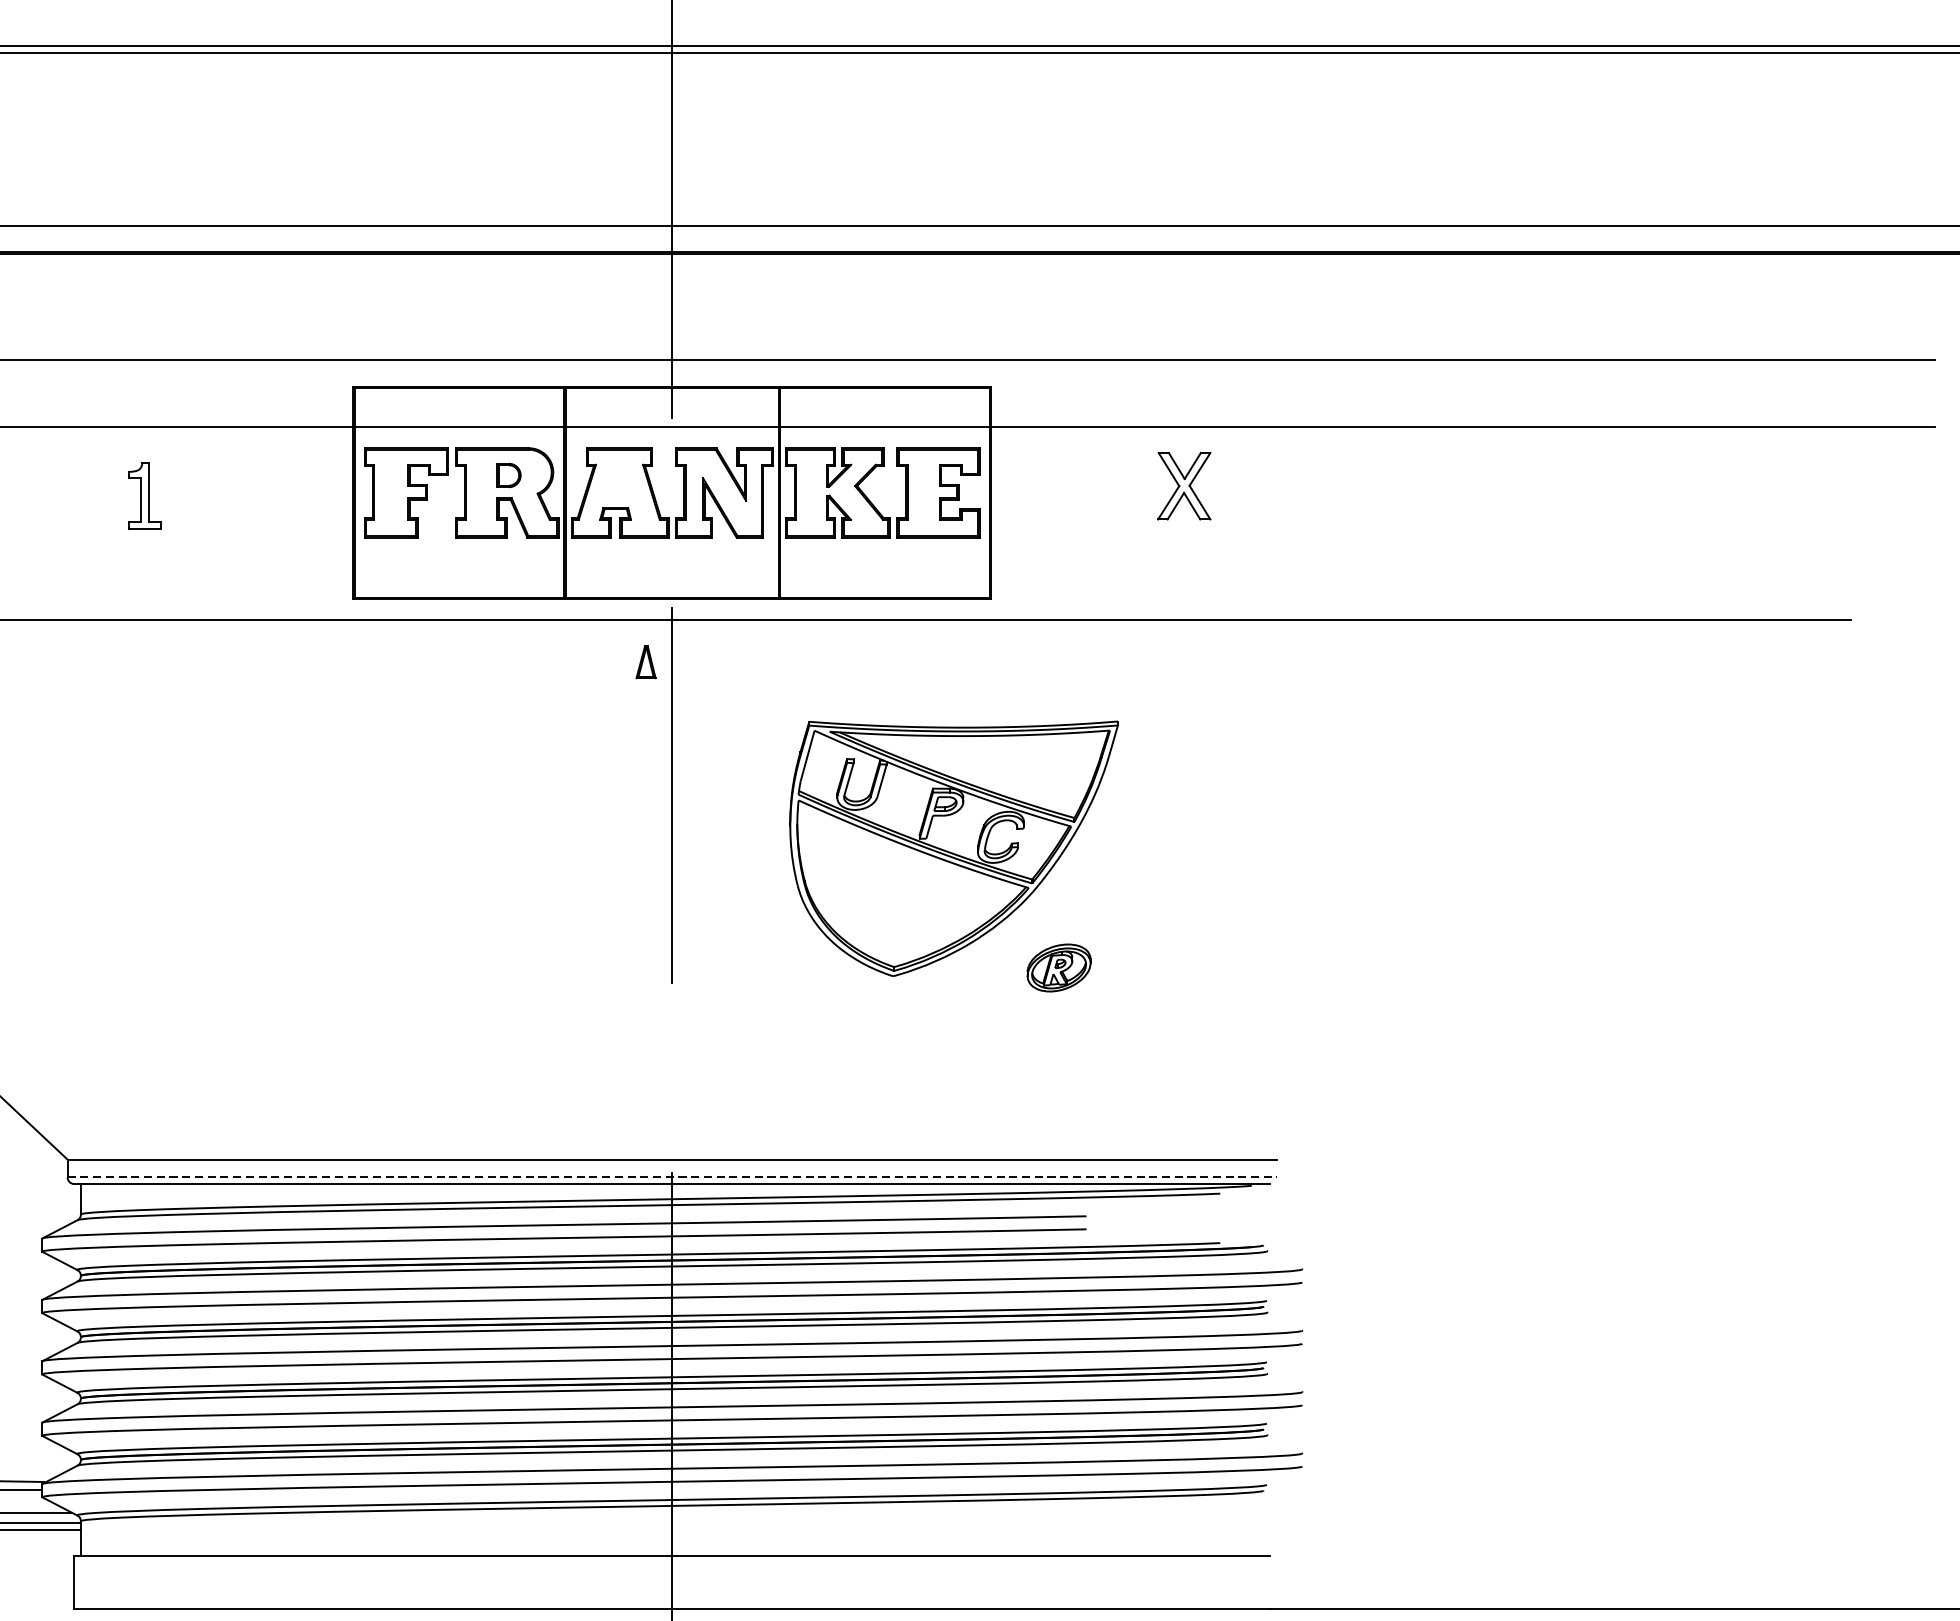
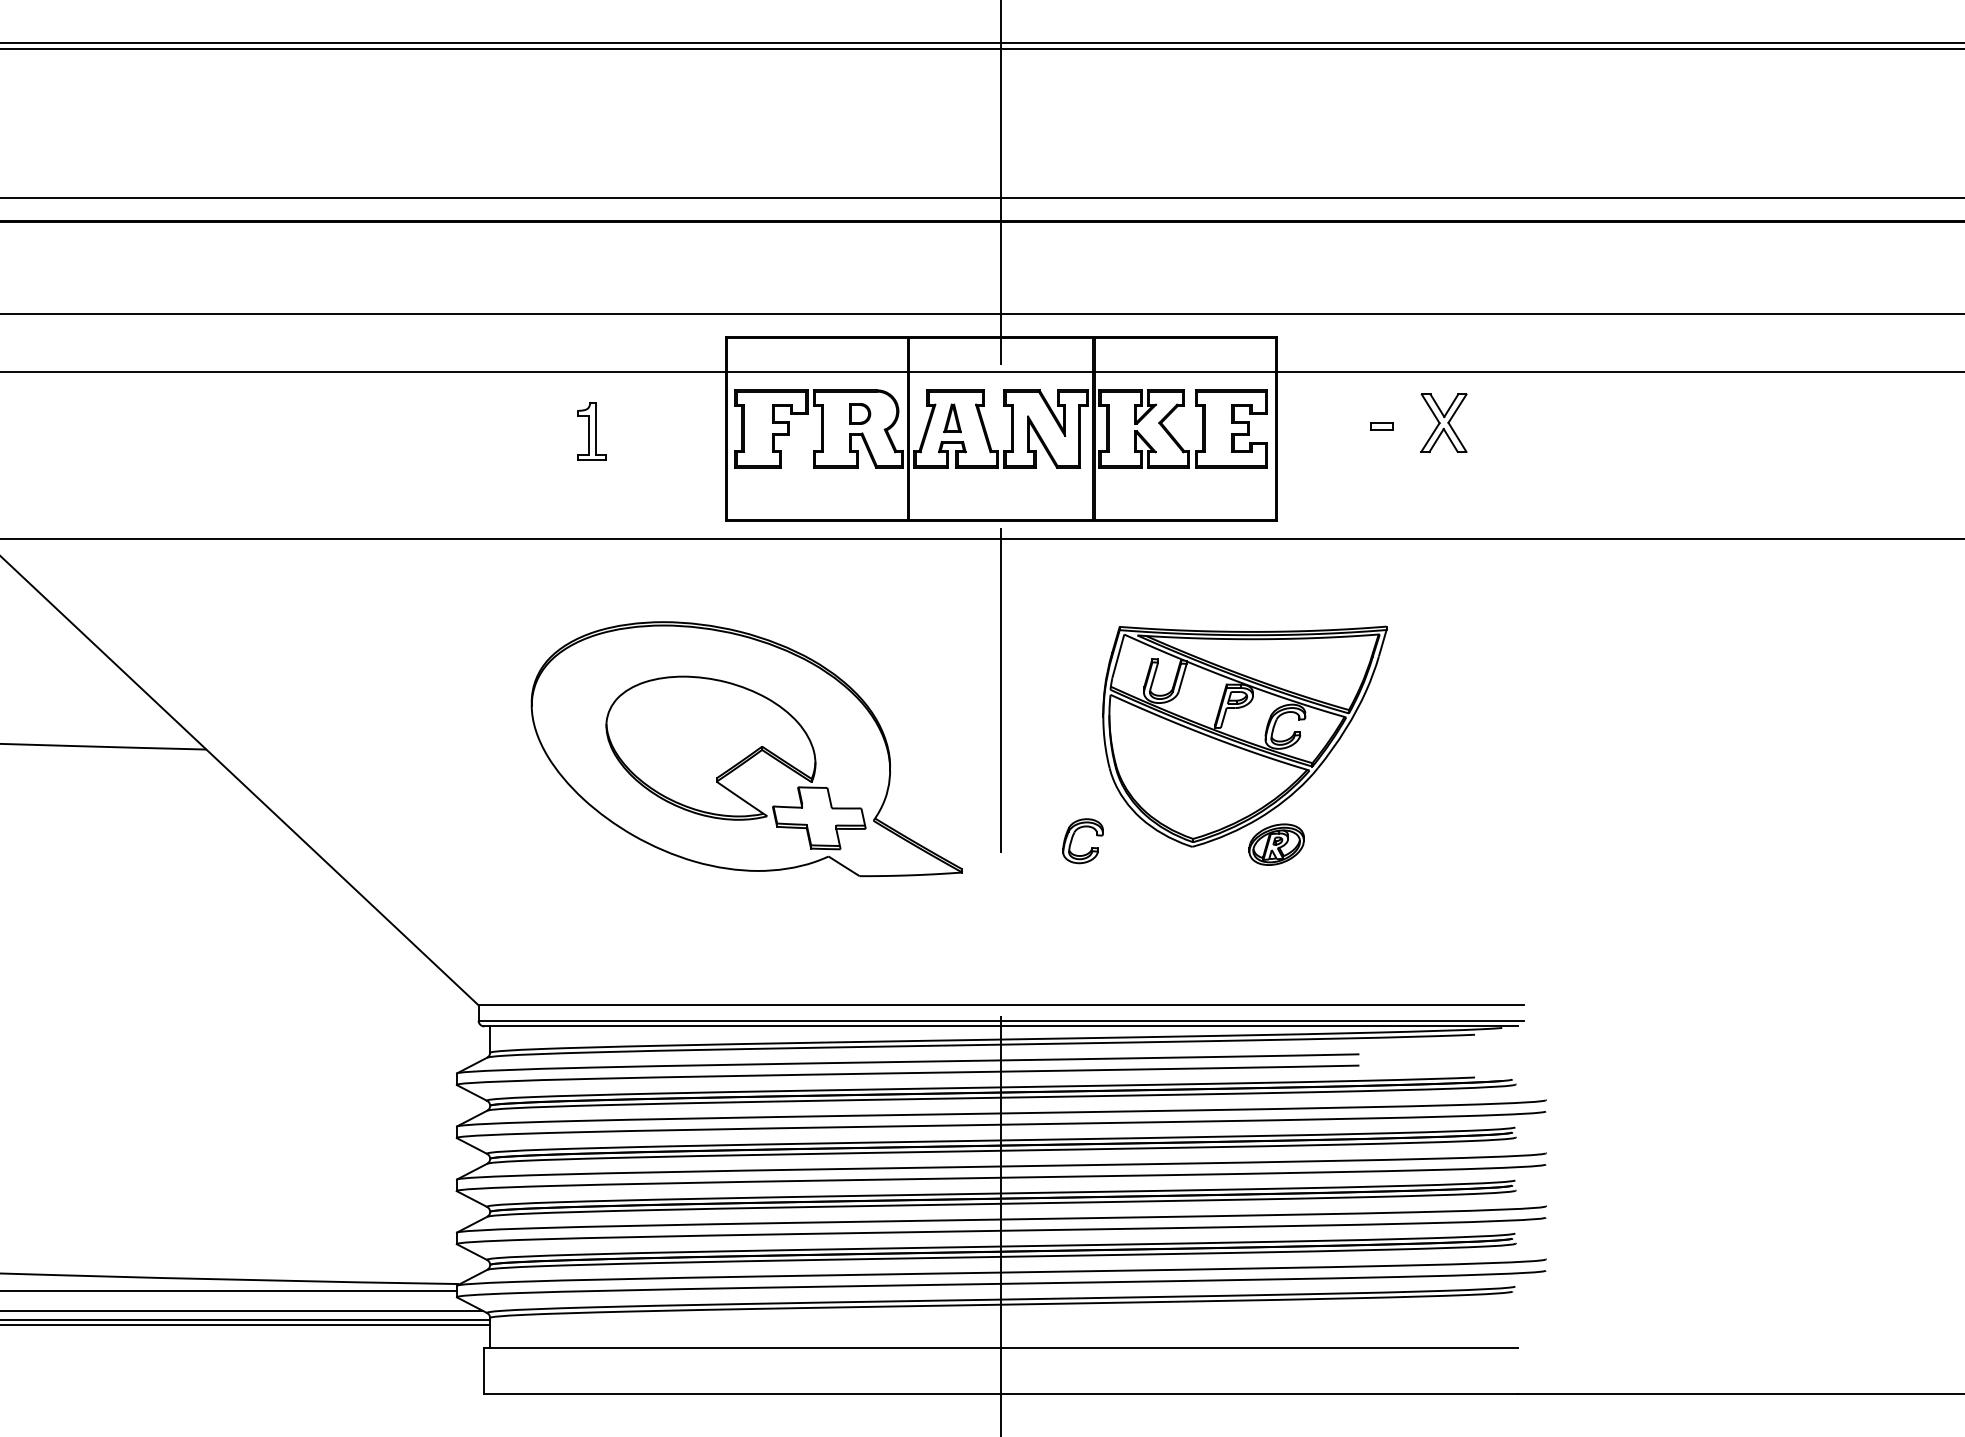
part: (1112, 490) -> (1381, 426), added
part: (143, 495) -> (591, 431), moved
part: (645, 662) -> (952, 418), moved
part: (377, 863) -> (746, 749), added
part: (755, 965) -> (1073, 837), added
part: (1058, 967) -> (1276, 844), moved
line: (672, 1177) -> (1001, 1020), dashed -> solid

